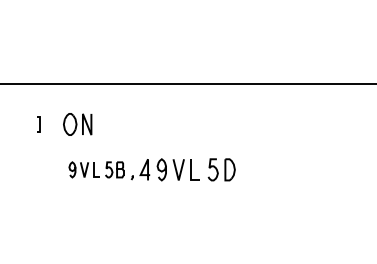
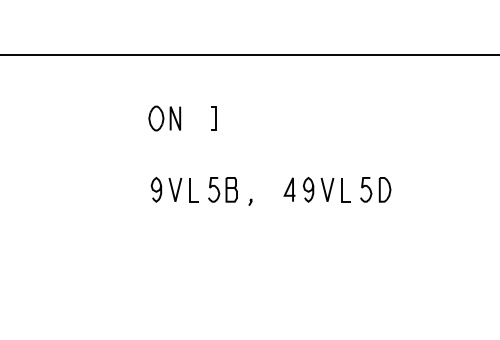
line: (39, 124) -> (214, 118), moved
part: (77, 124) -> (164, 118), size x0.71
part: (187, 169) -> (337, 189), size x0.71

